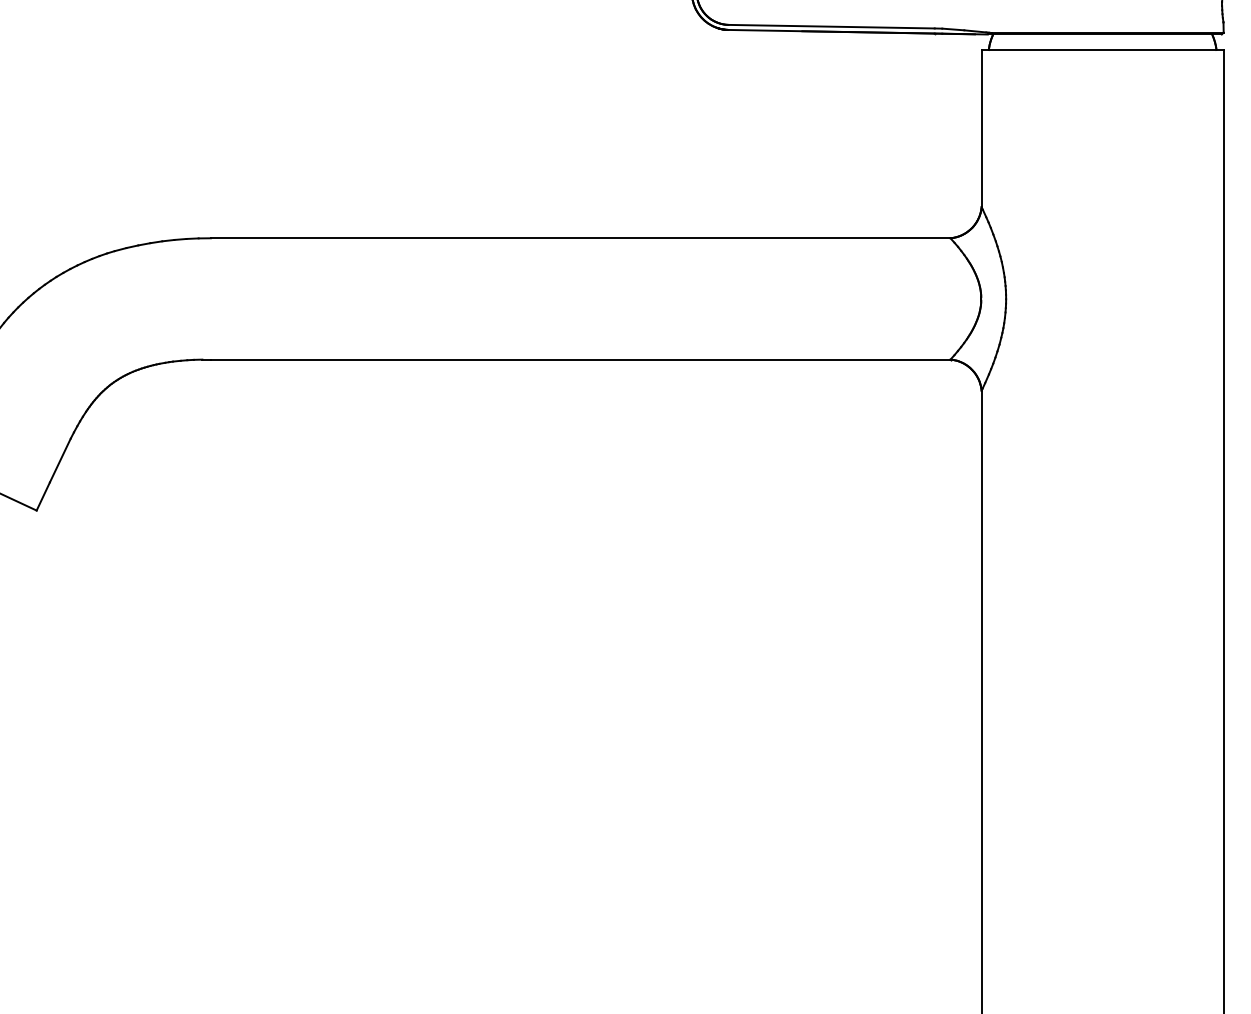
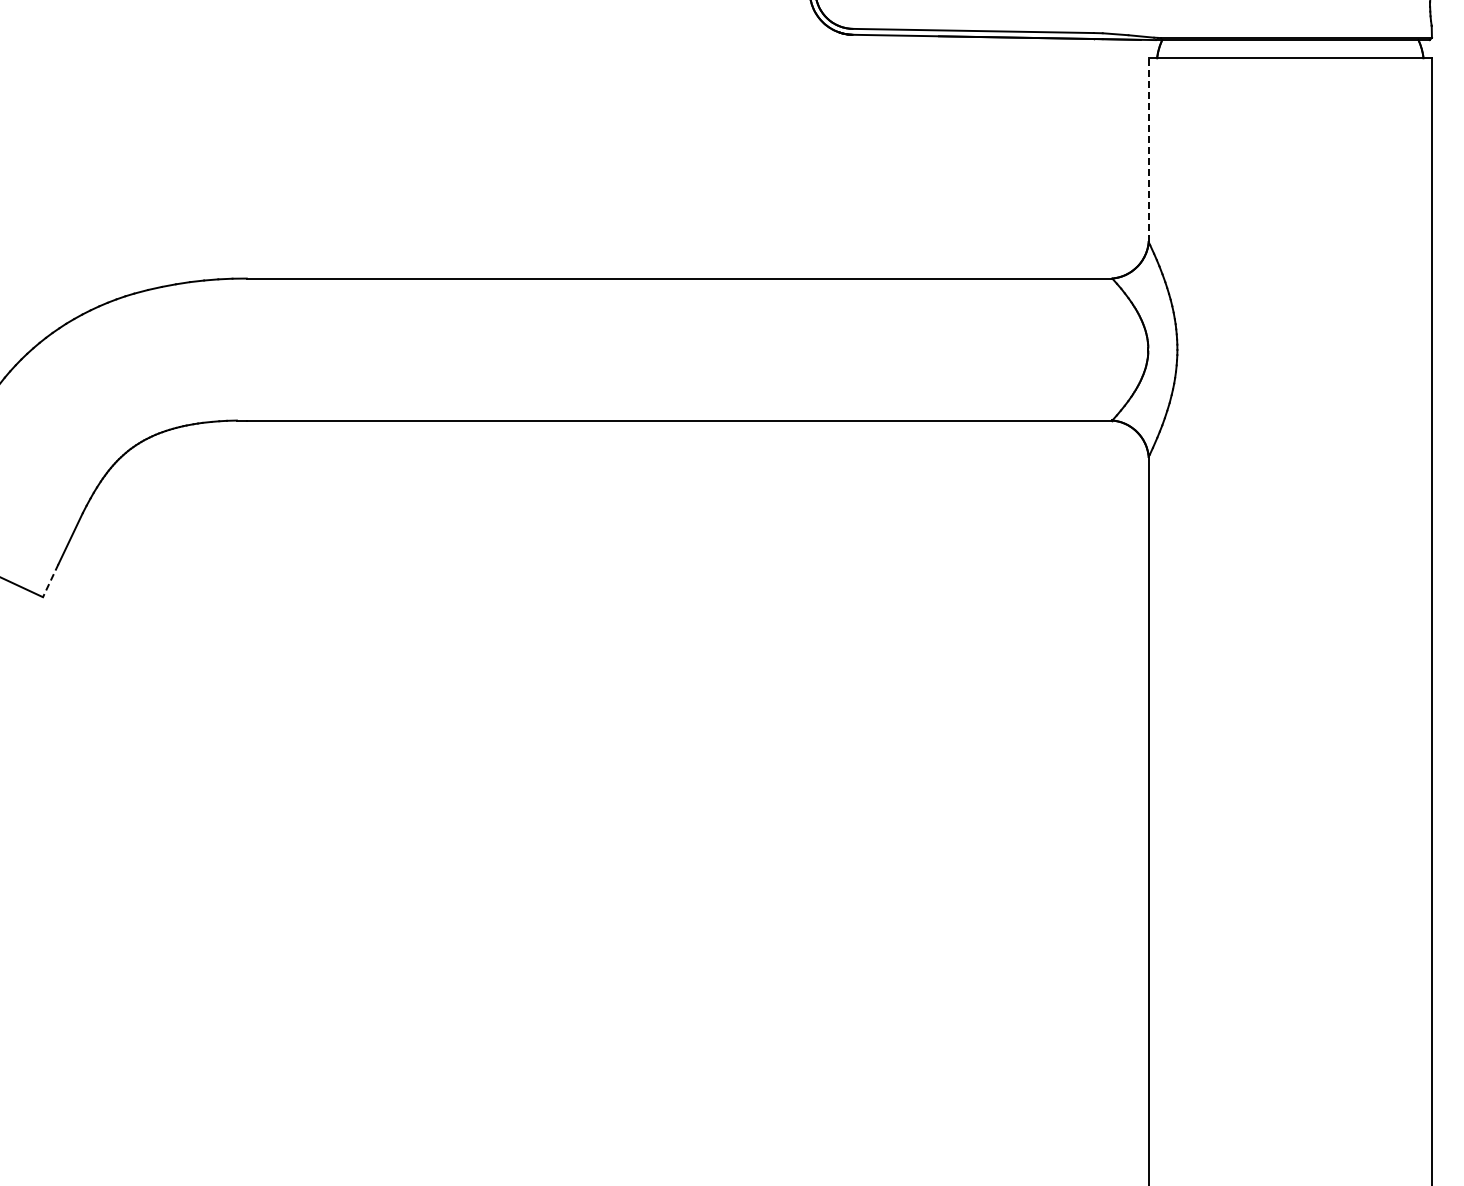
line: (981, 128) -> (1148, 150), solid -> dashed
line: (43, 497) -> (50, 581), solid -> dashed

